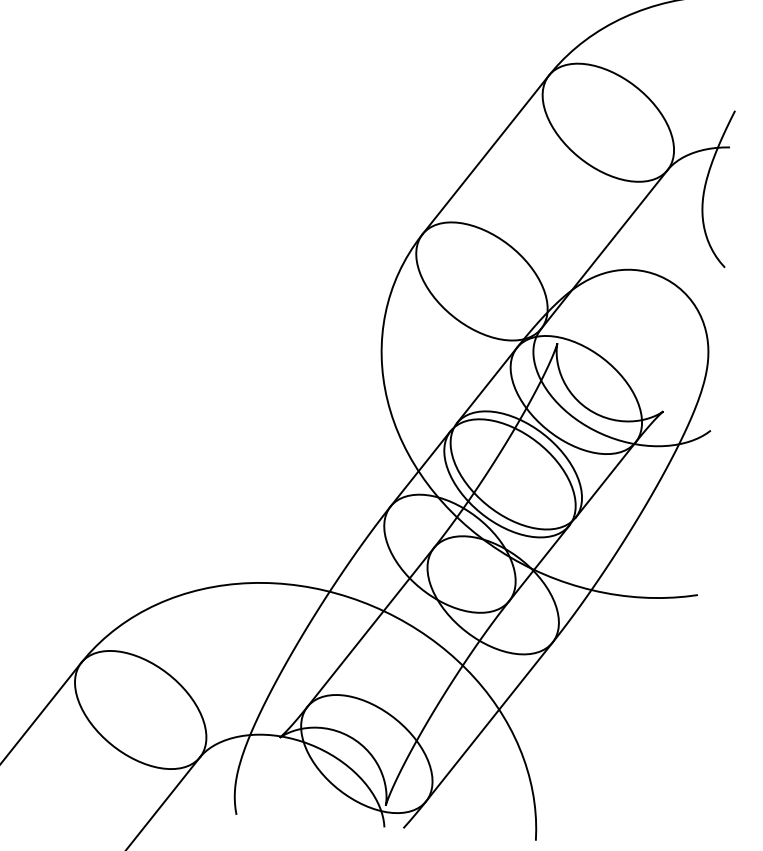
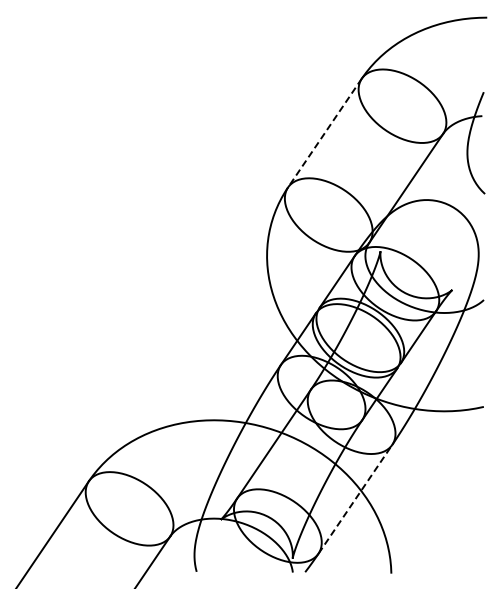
line: (485, 155) -> (324, 133), solid -> dashed
line: (489, 722) -> (355, 499), solid -> dashed

